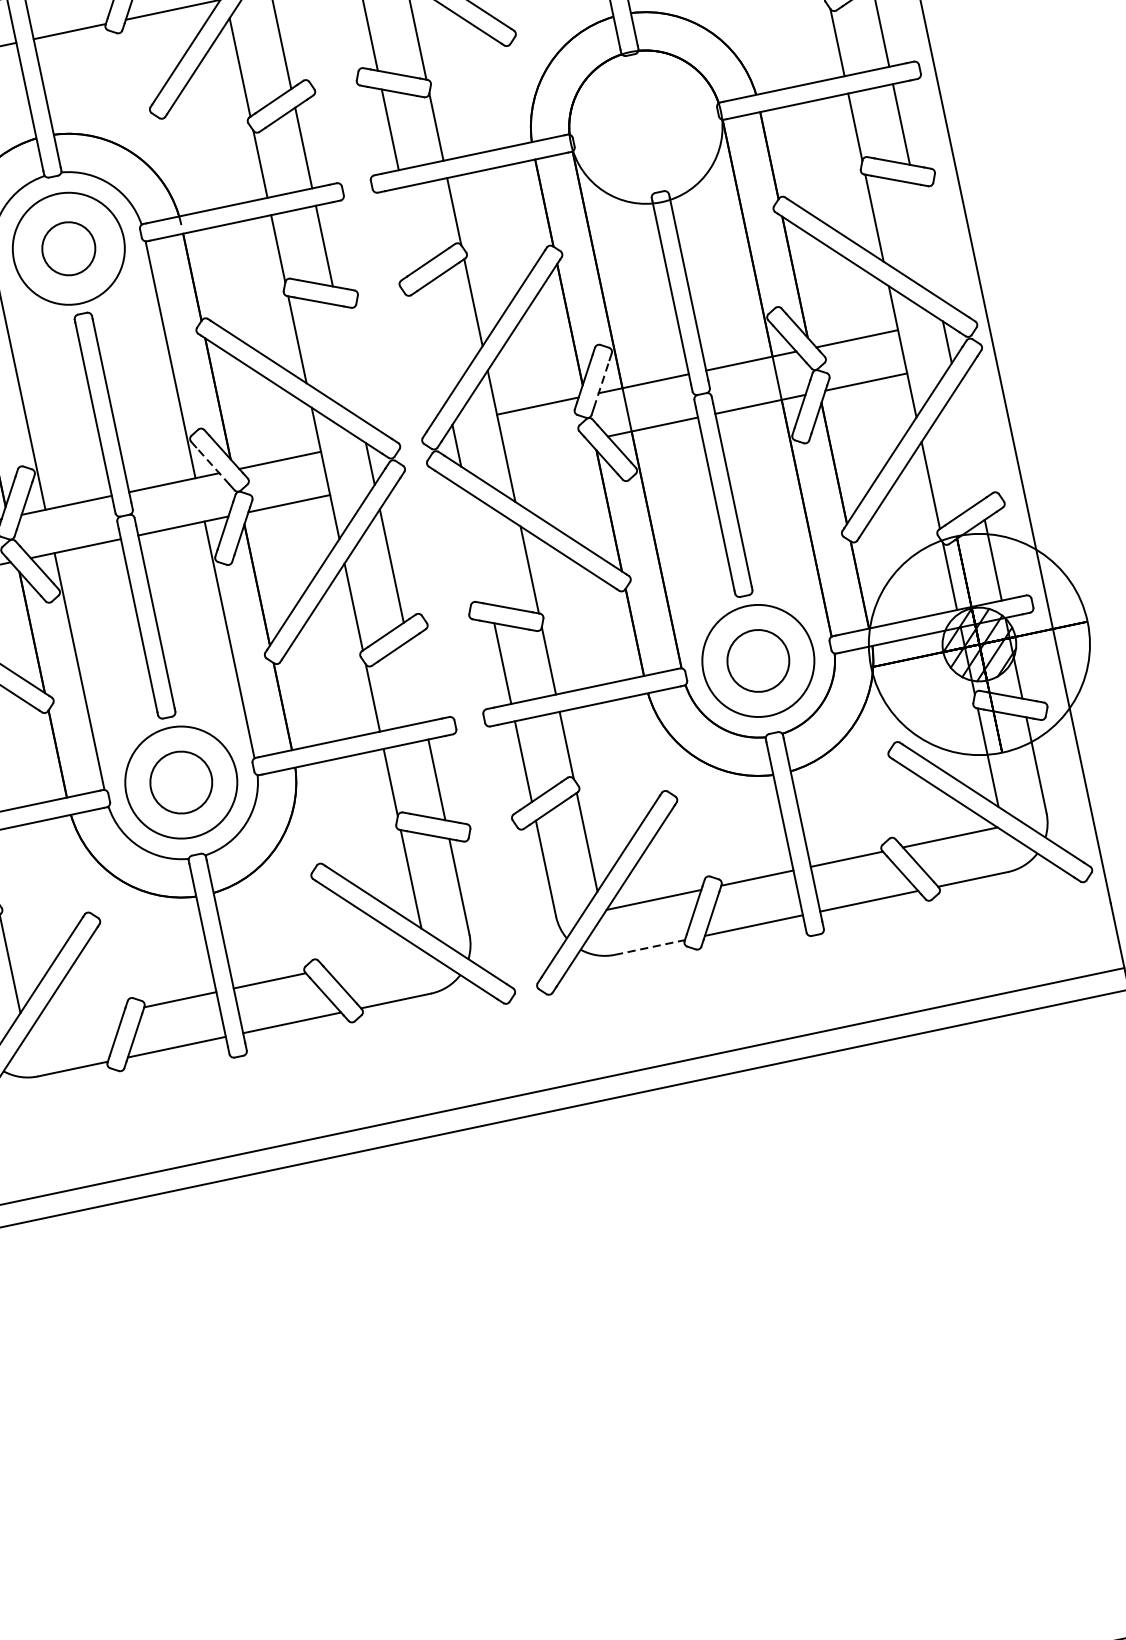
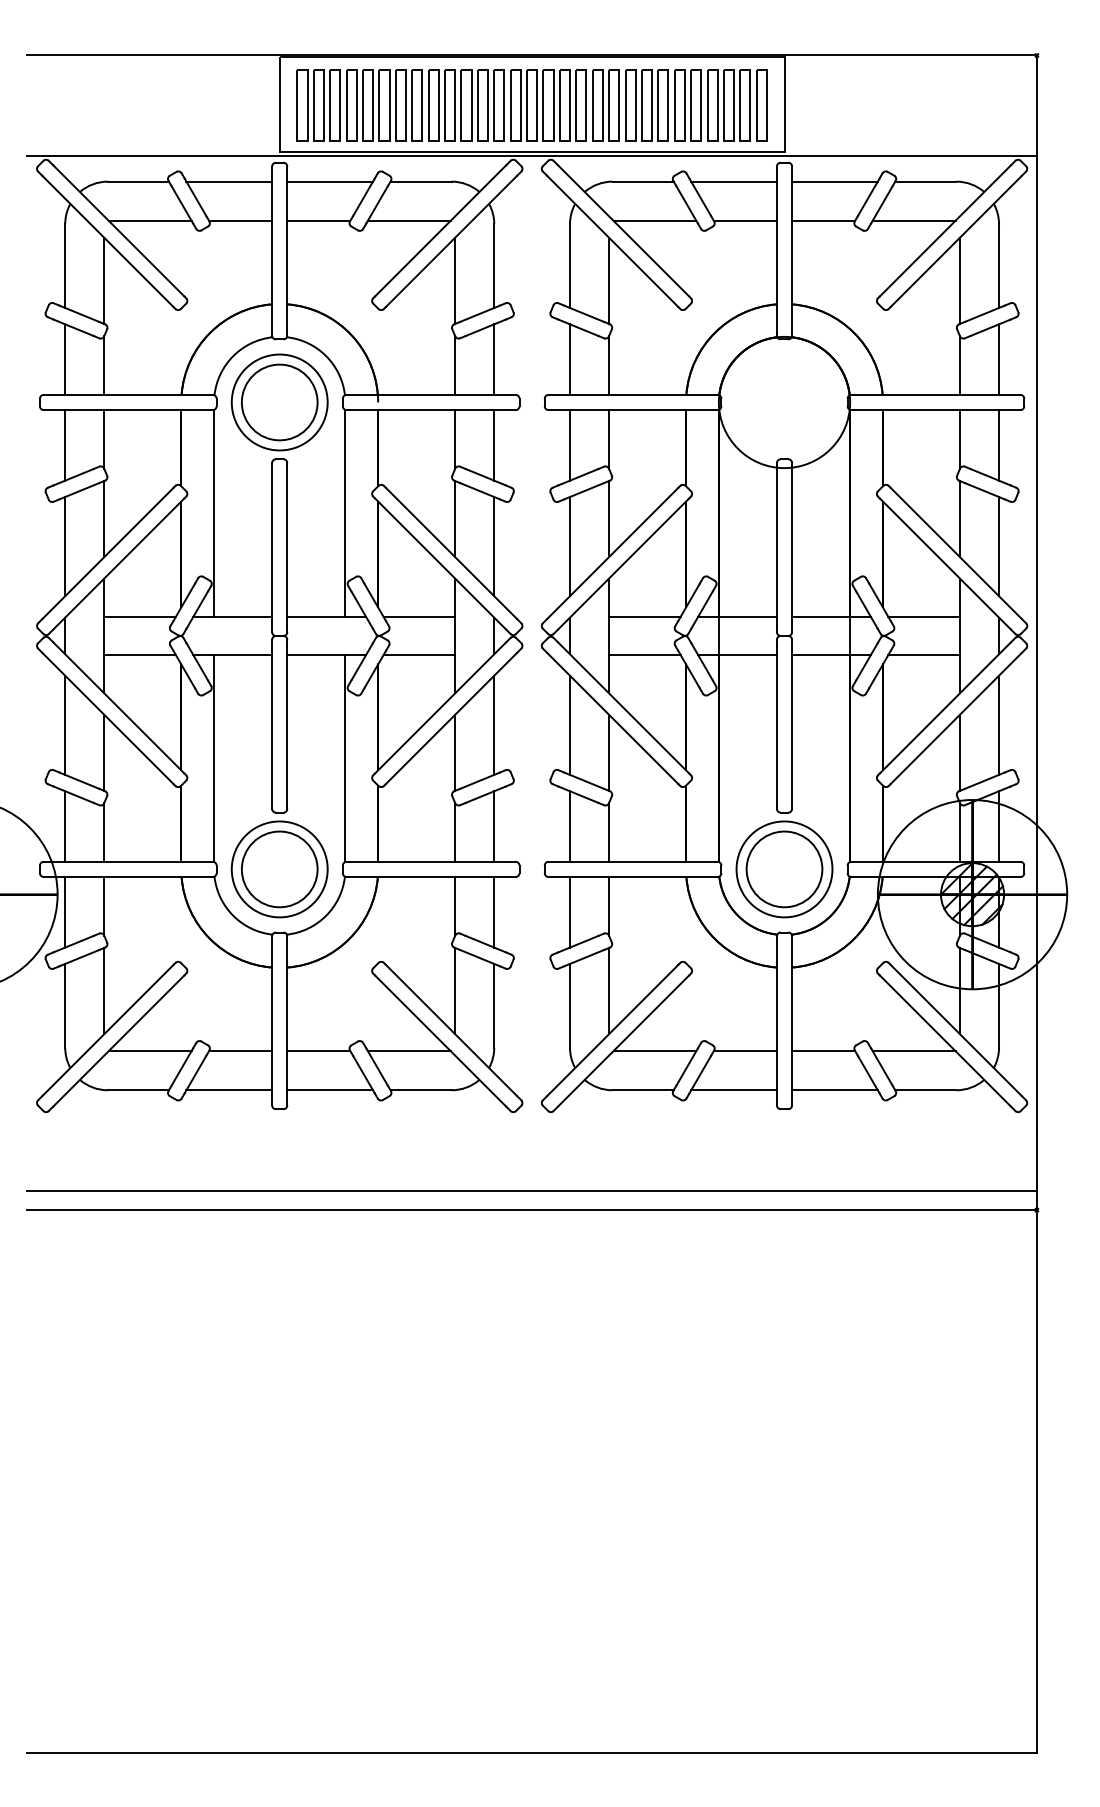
line: (410, 228) -> (569, 445), added
line: (926, 240) -> (999, 546), added
circle: (68, 248) -> (279, 402), size x1.67
line: (434, 343) -> (569, 546), added
line: (349, 361) -> (494, 546), added
line: (601, 383) -> (702, 609), dashed -> solid
line: (969, 443) -> (999, 724), added
line: (546, 448) -> (644, 654), added
line: (213, 465) -> (362, 609), dashed -> solid
line: (477, 547) -> (569, 724), added
circle: (758, 661) -> (784, 869), size x1.43
line: (416, 681) -> (494, 826), added
circle: (181, 782) -> (279, 869), size x1.43
line: (650, 947) -> (643, 1090), dashed -> solid
line: (372, 959) -> (408, 1051), added
line: (76, 1022) -> (149, 1051), added

